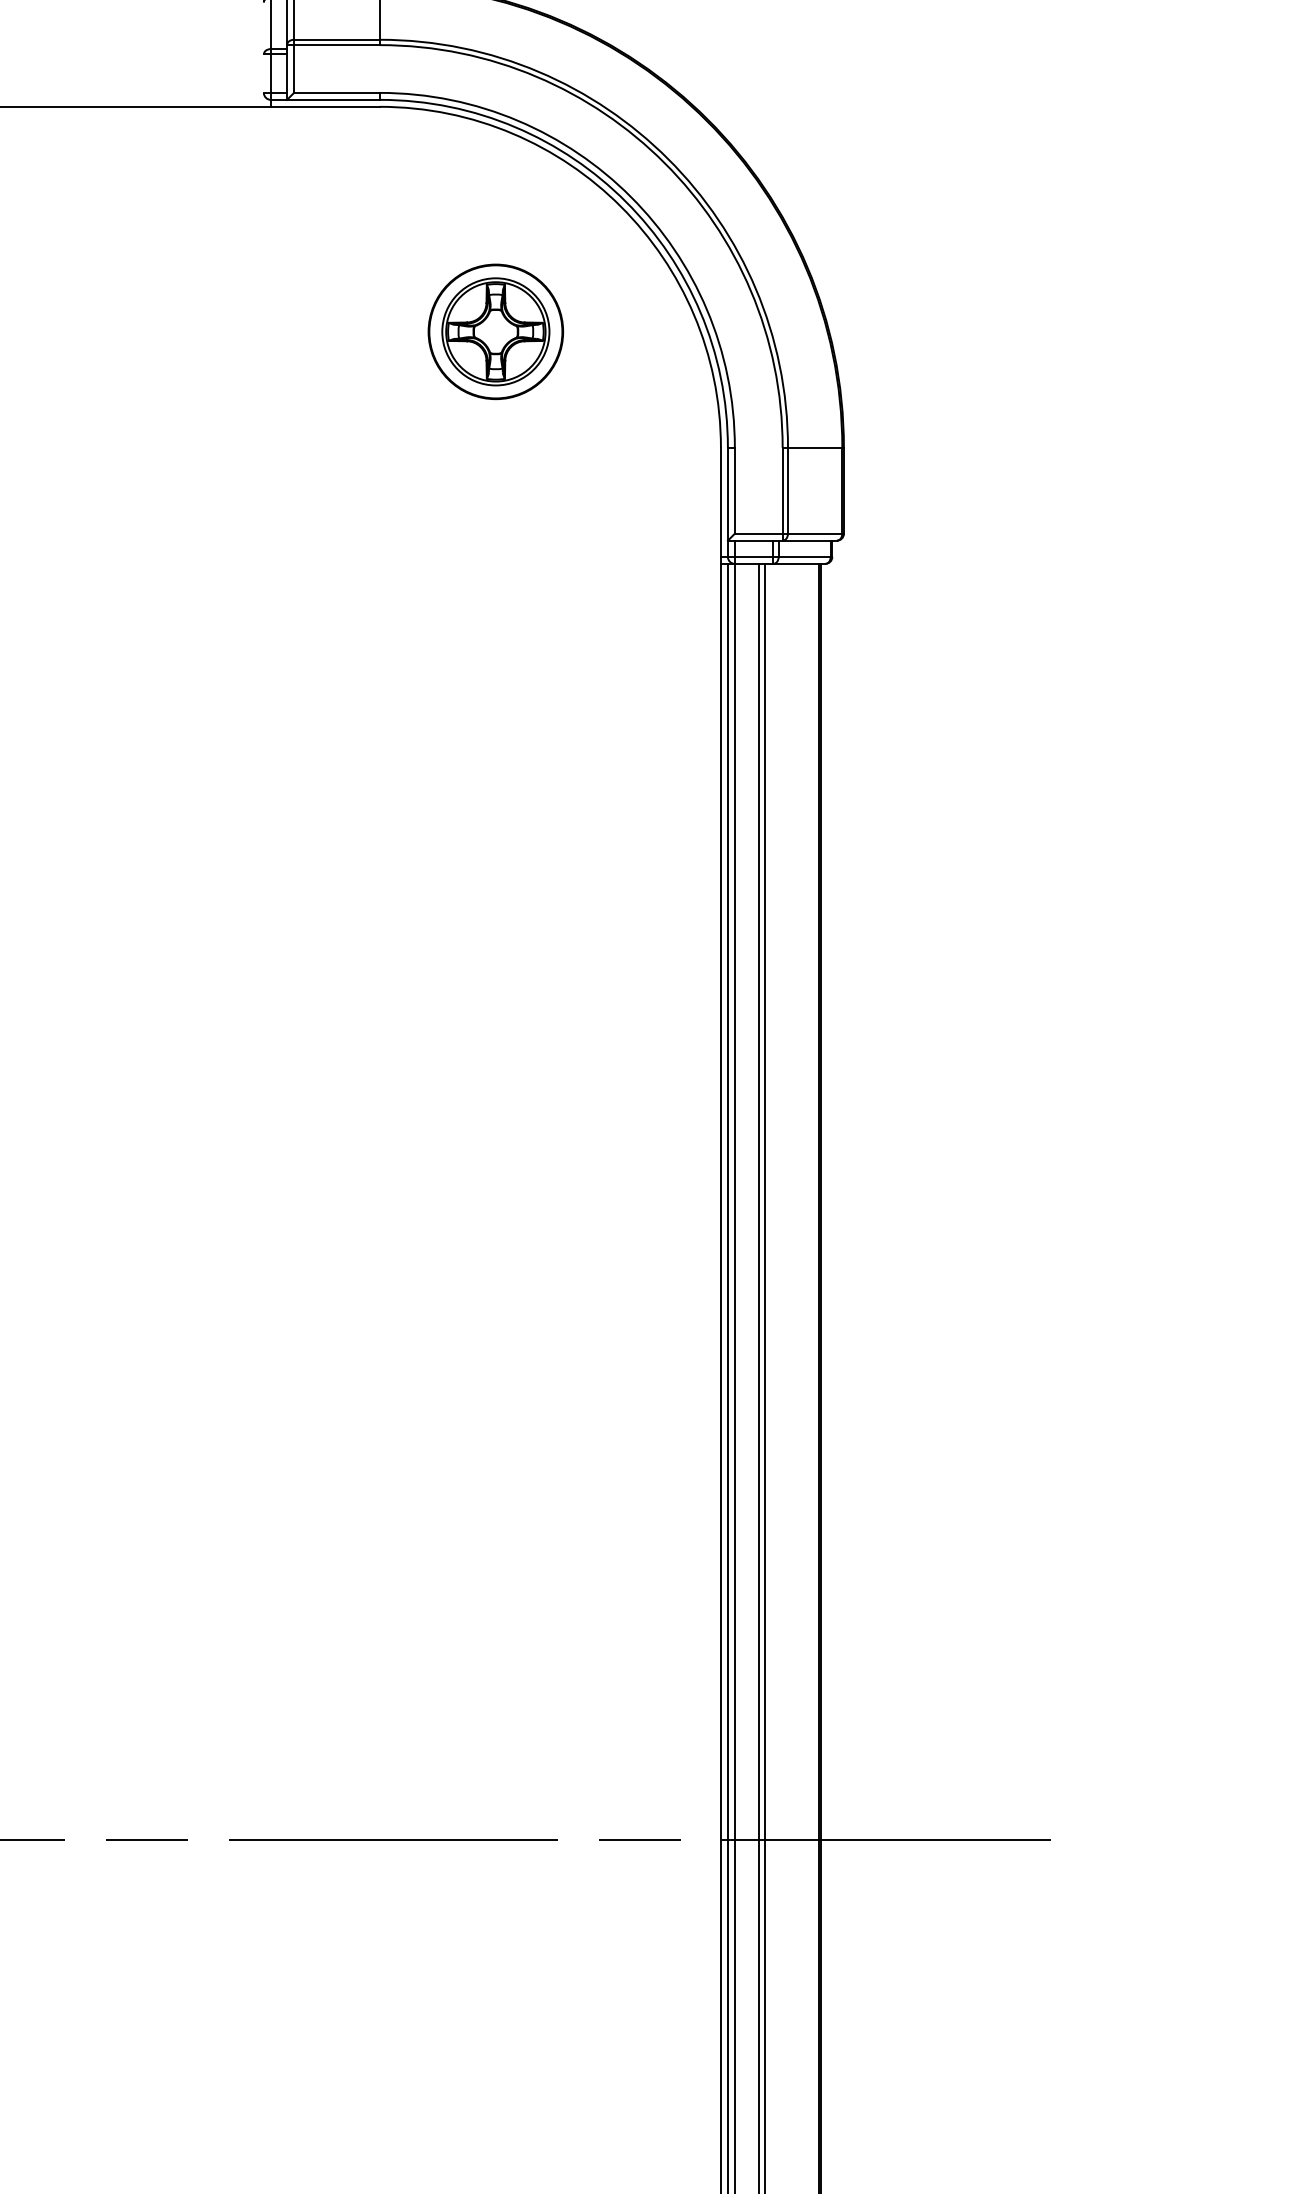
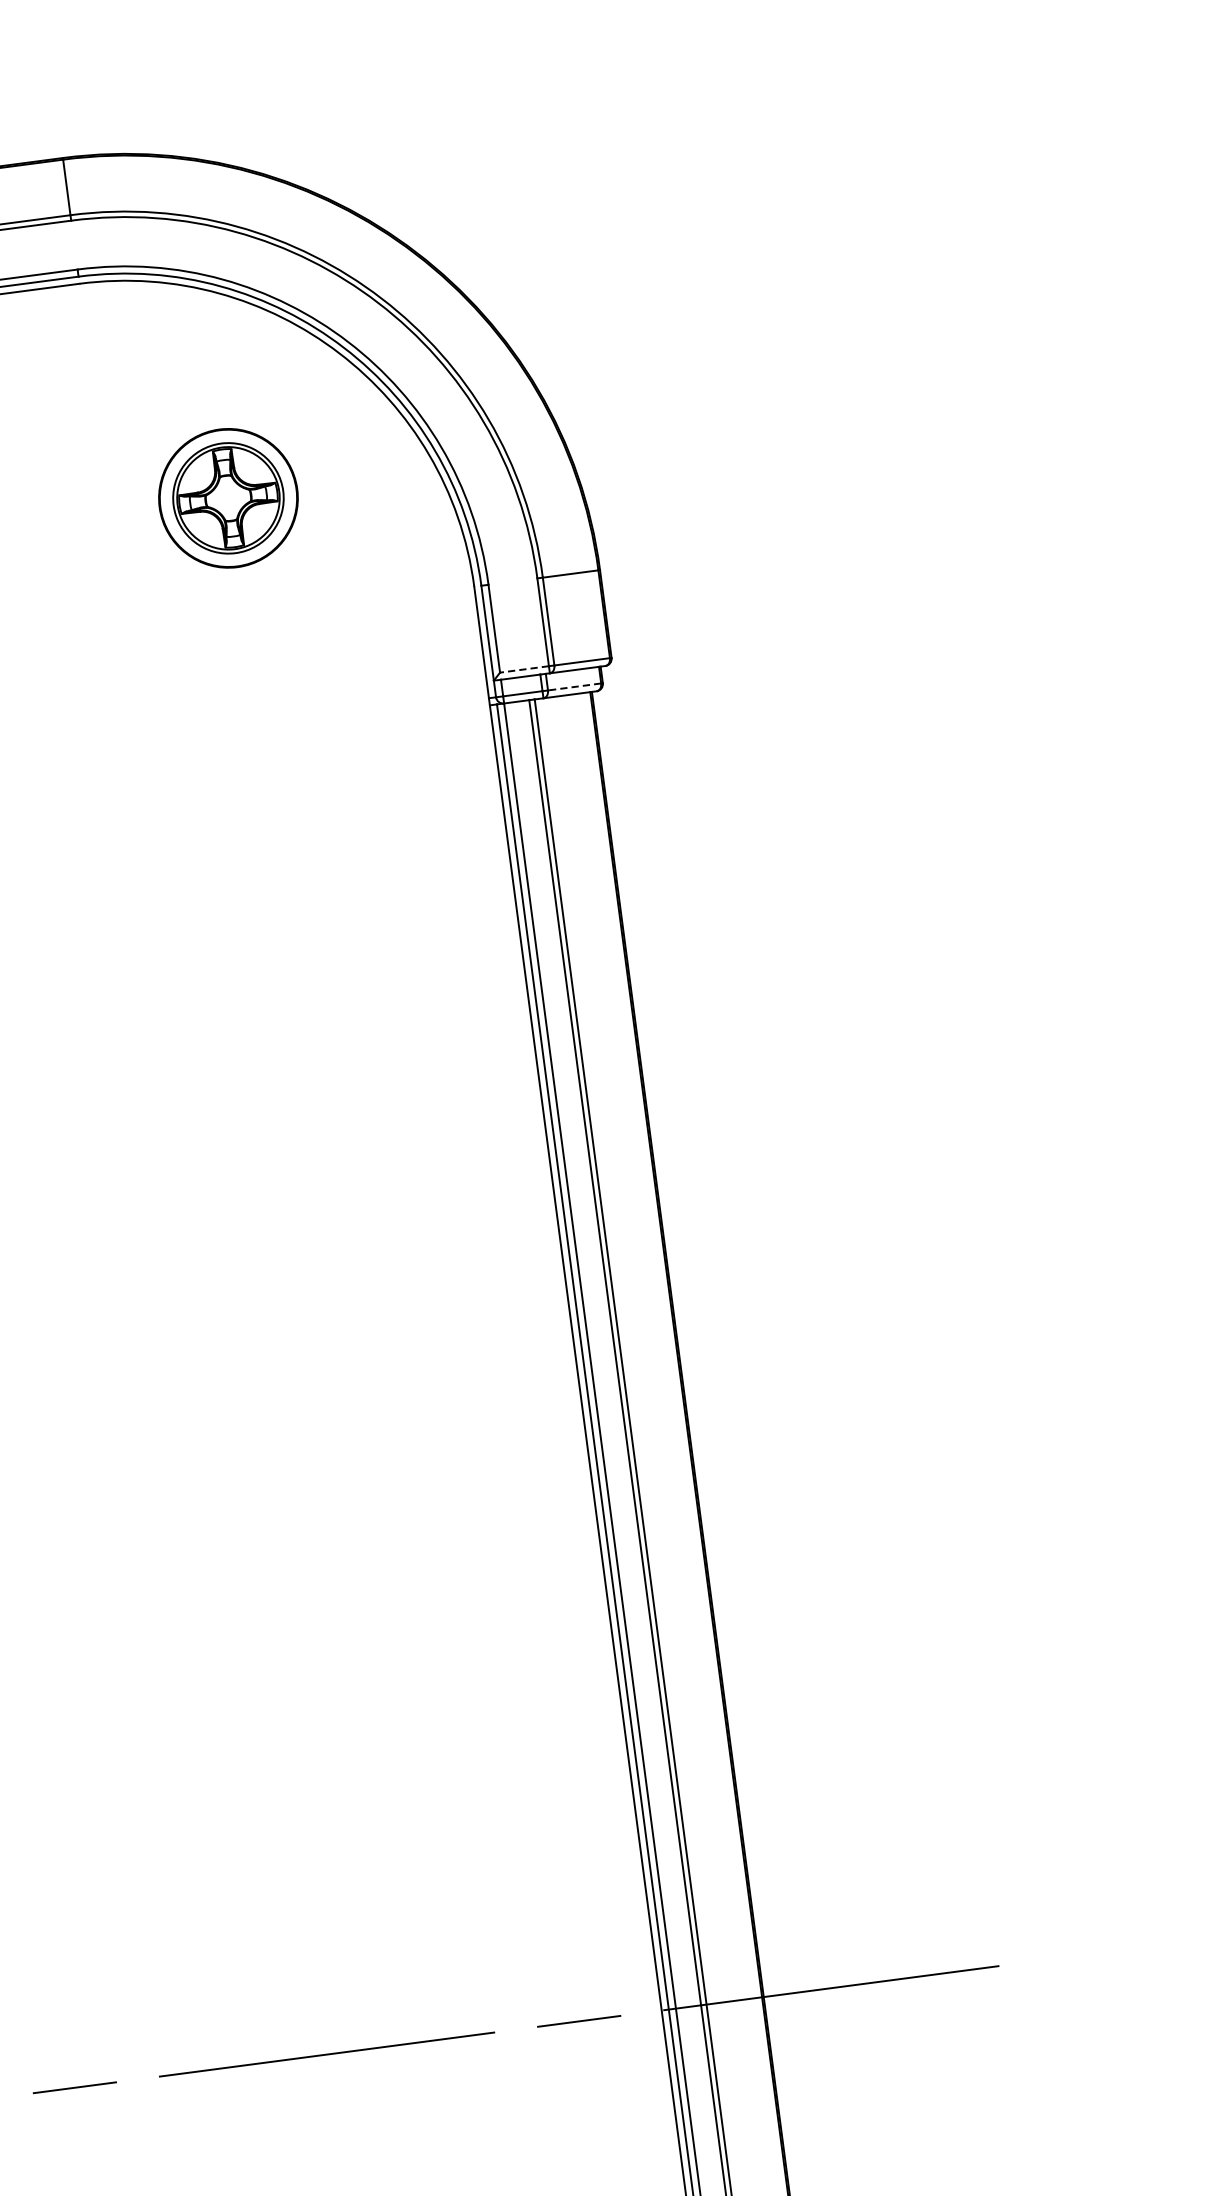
line: (758, 533) -> (524, 669), solid -> dashed
line: (804, 556) -> (574, 686), solid -> dashed

